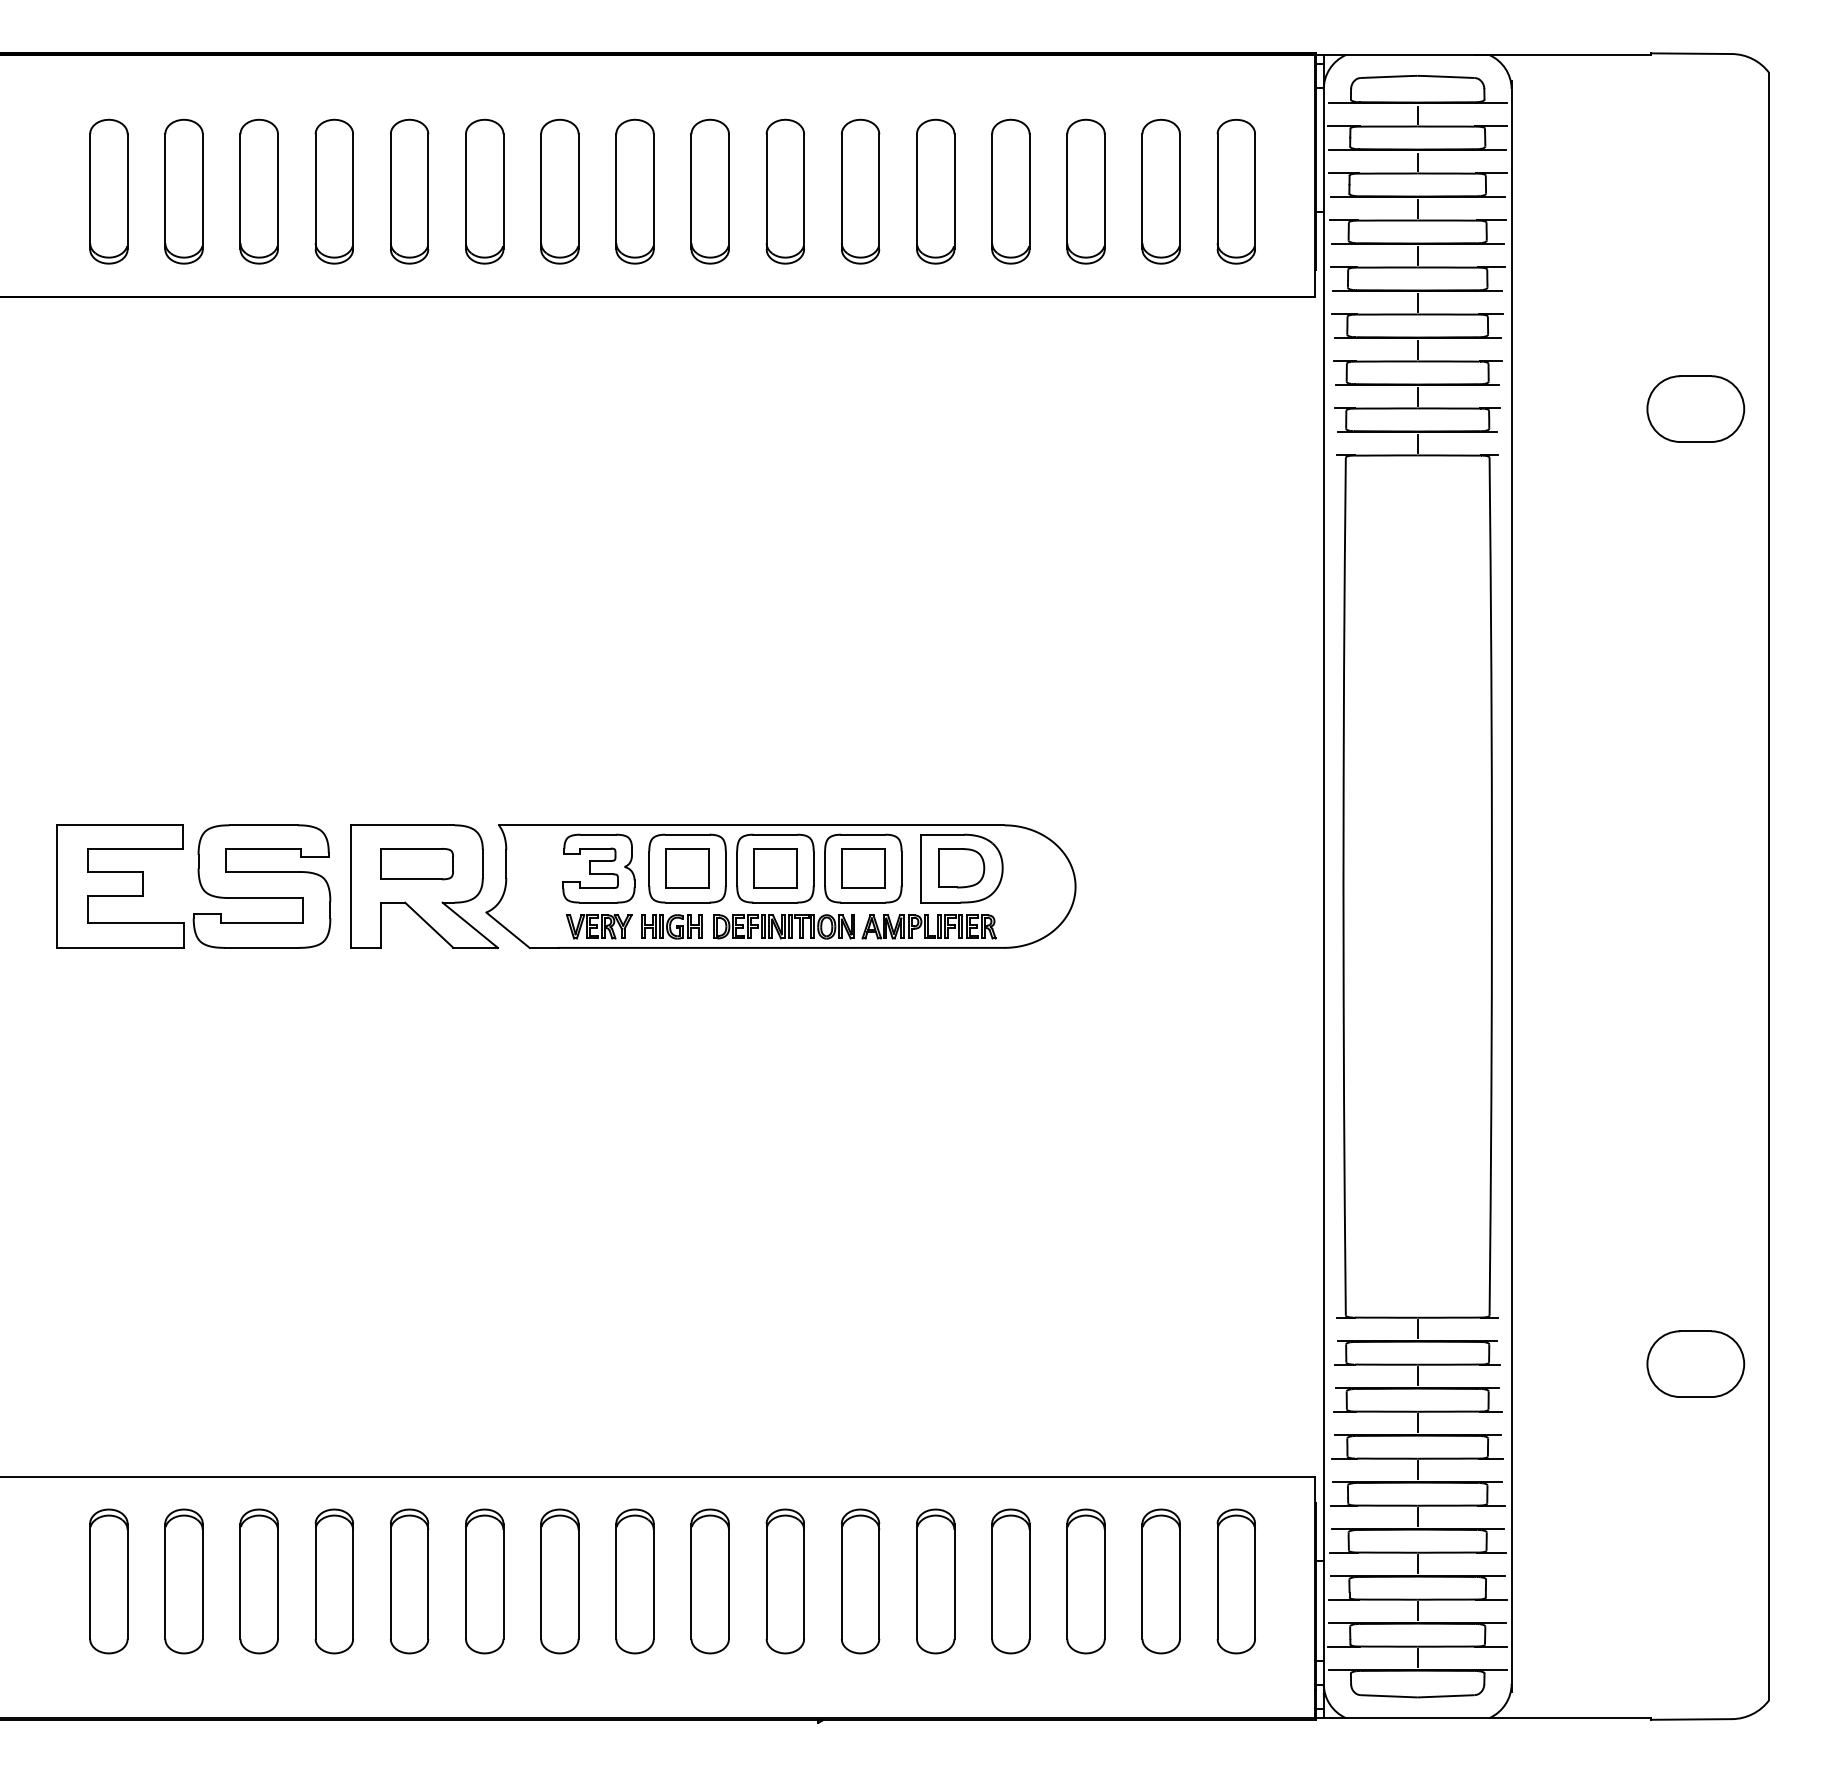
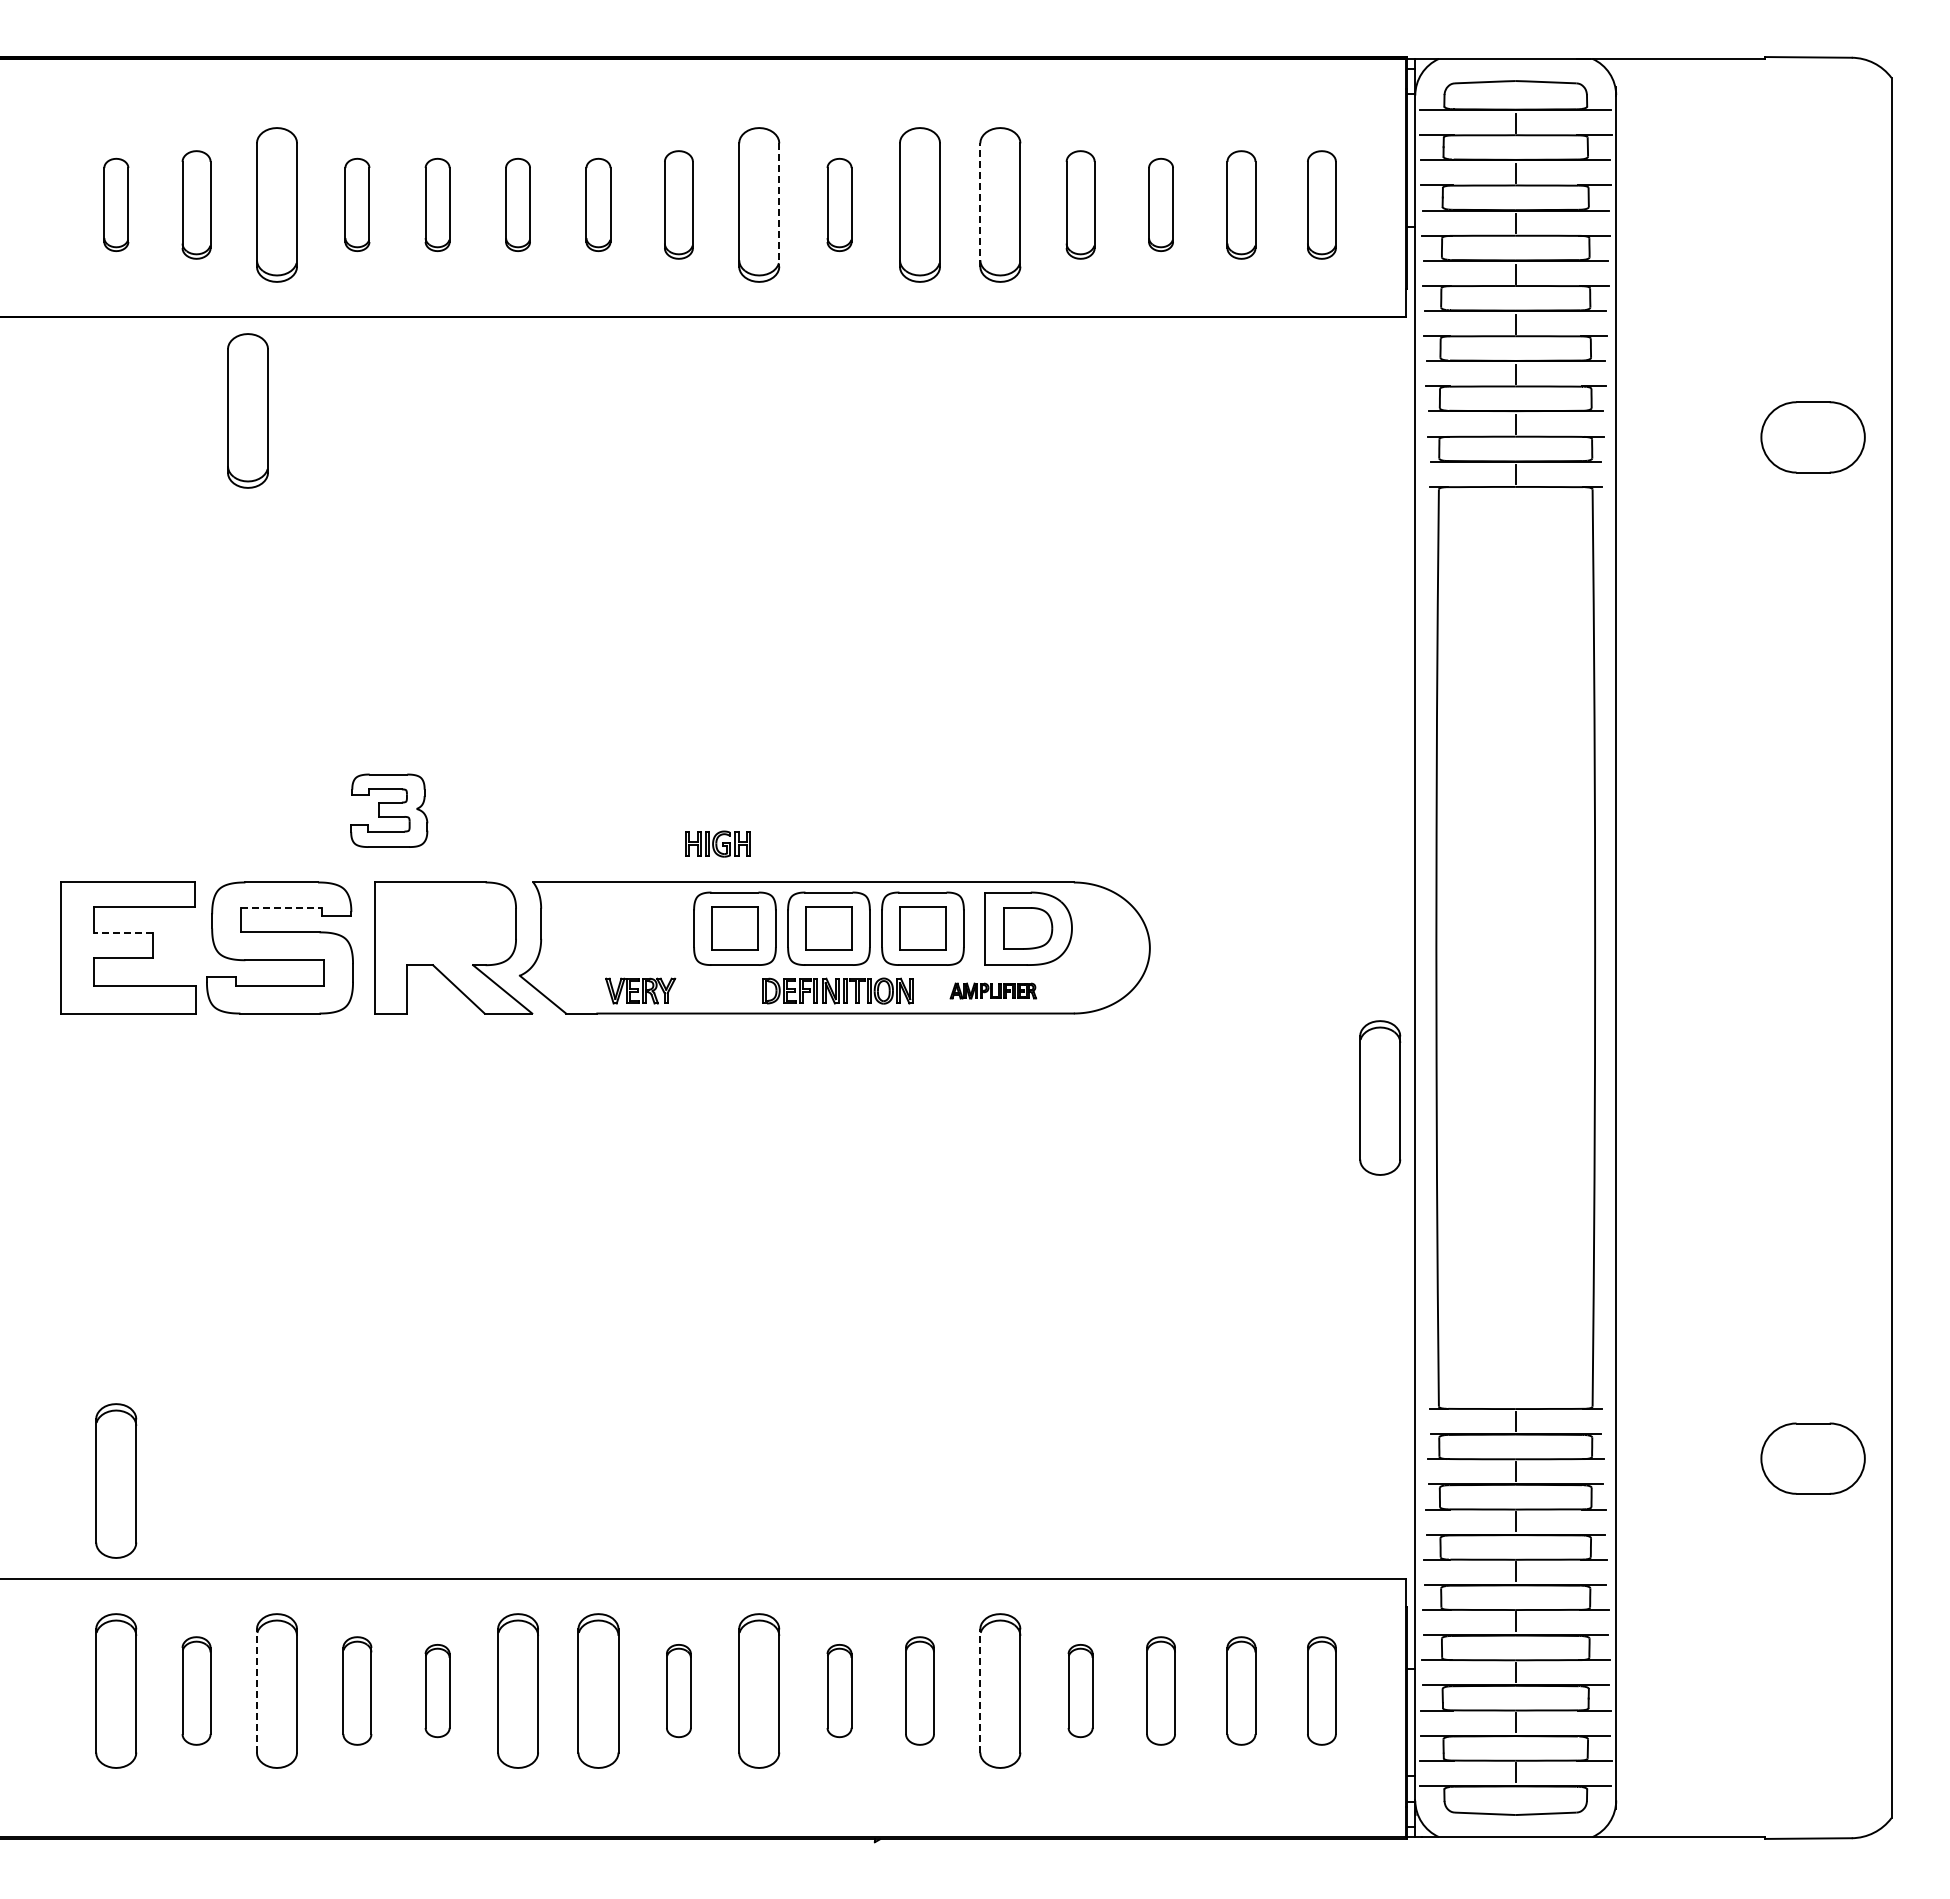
part: (109, 191) -> (116, 204), size x0.6
part: (183, 191) -> (196, 204), size x0.7
part: (334, 191) -> (357, 204), size x0.6
part: (409, 191) -> (437, 204), size x0.6
part: (484, 191) -> (517, 204), size x0.6
part: (559, 191) -> (598, 204), size x0.6
part: (634, 191) -> (678, 204), size x0.7
line: (729, 191) -> (779, 204), solid -> dashed
part: (785, 191) -> (839, 204), size x0.6
line: (917, 191) -> (980, 204), solid -> dashed
part: (1010, 191) -> (1080, 204), size x0.7
part: (1085, 191) -> (1160, 204), size x0.6
part: (1161, 191) -> (1241, 204), size x0.7
part: (1236, 191) -> (1321, 204), size x0.7
part: (231, 383) -> (247, 410), added
line: (264, 848) -> (282, 907), solid -> dashed
part: (416, 863) -> (445, 923), removed
part: (599, 868) -> (389, 810), moved
line: (115, 872) -> (123, 932), solid -> dashed
part: (671, 926) -> (717, 843), moved
part: (929, 926) -> (993, 990), size x0.6
part: (1291, 1026) -> (1380, 1097), added
part: (109, 1384) -> (116, 1480), added
part: (183, 1580) -> (196, 1690), size x0.7
line: (240, 1580) -> (256, 1690), solid -> dashed
part: (334, 1580) -> (357, 1690), size x0.7
part: (409, 1580) -> (437, 1690), size x0.6
part: (634, 1580) -> (678, 1690), size x0.6
part: (785, 1580) -> (839, 1690), size x0.6
part: (860, 1580) -> (919, 1690), size x0.7
line: (917, 1580) -> (980, 1690), solid -> dashed
part: (1010, 1580) -> (1080, 1690), size x0.6
part: (1085, 1580) -> (1160, 1690), size x0.7
part: (1161, 1580) -> (1241, 1690), size x0.7
part: (1236, 1580) -> (1321, 1690), size x0.7

